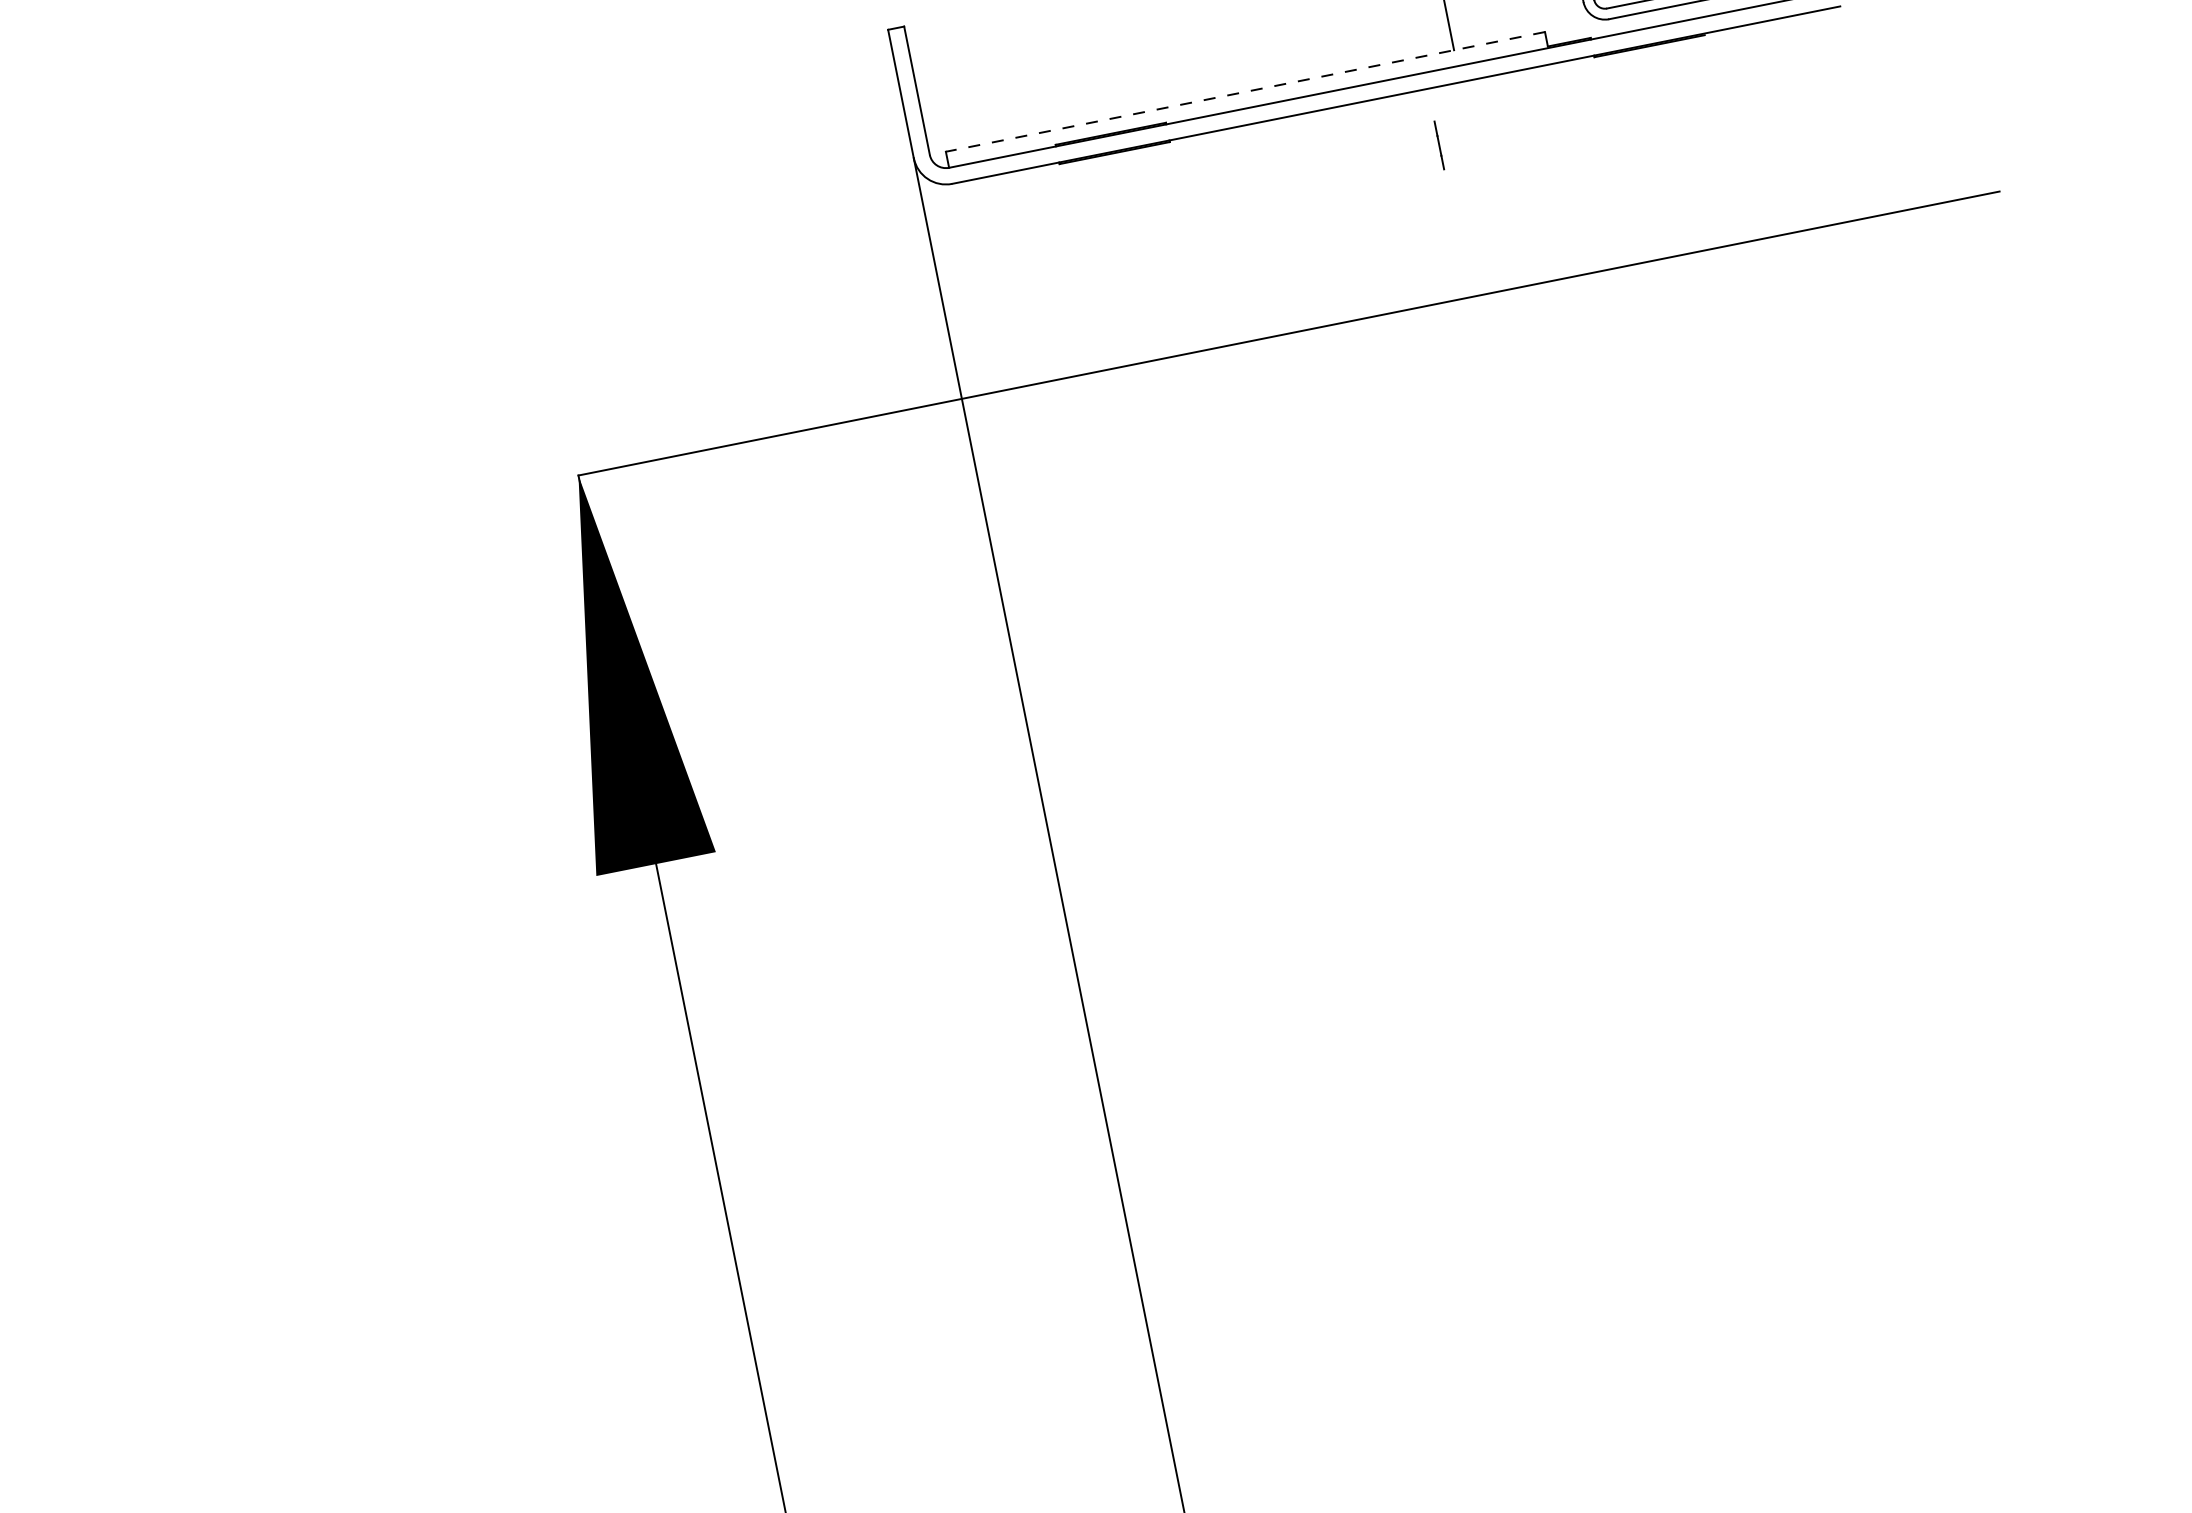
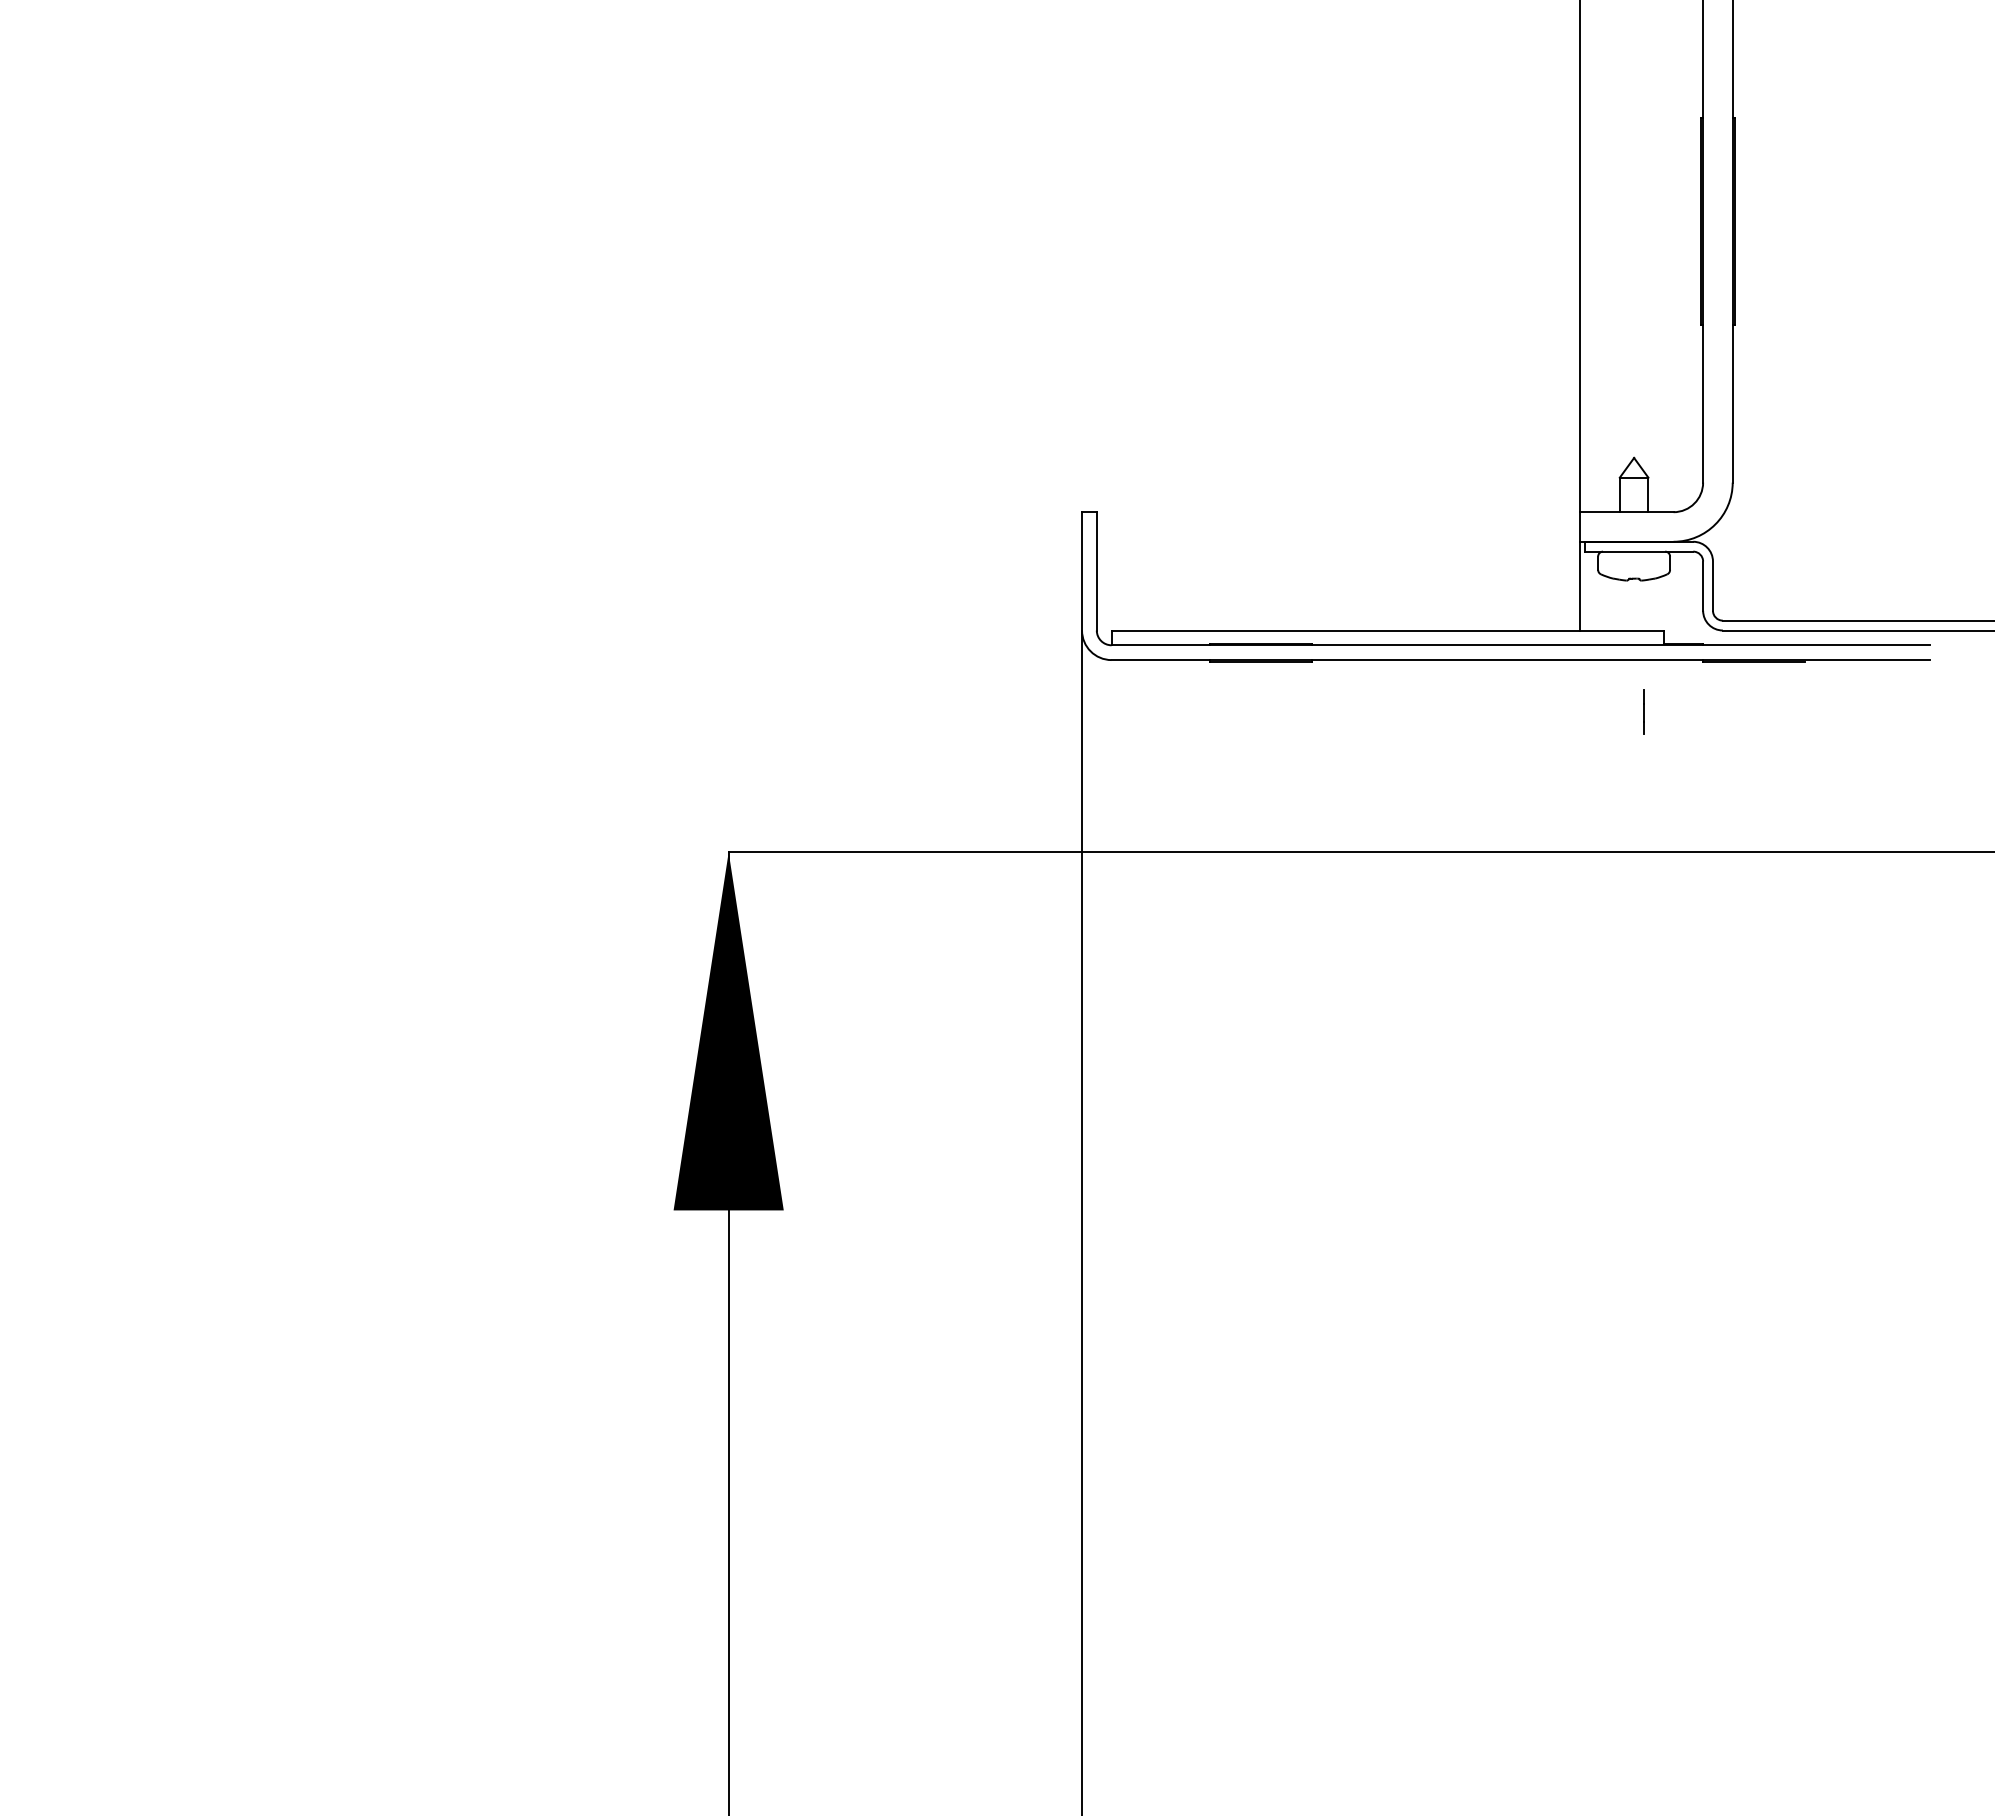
line: (1245, 91) -> (1387, 630), dashed -> solid
line: (1438, 144) -> (1643, 711), moved

